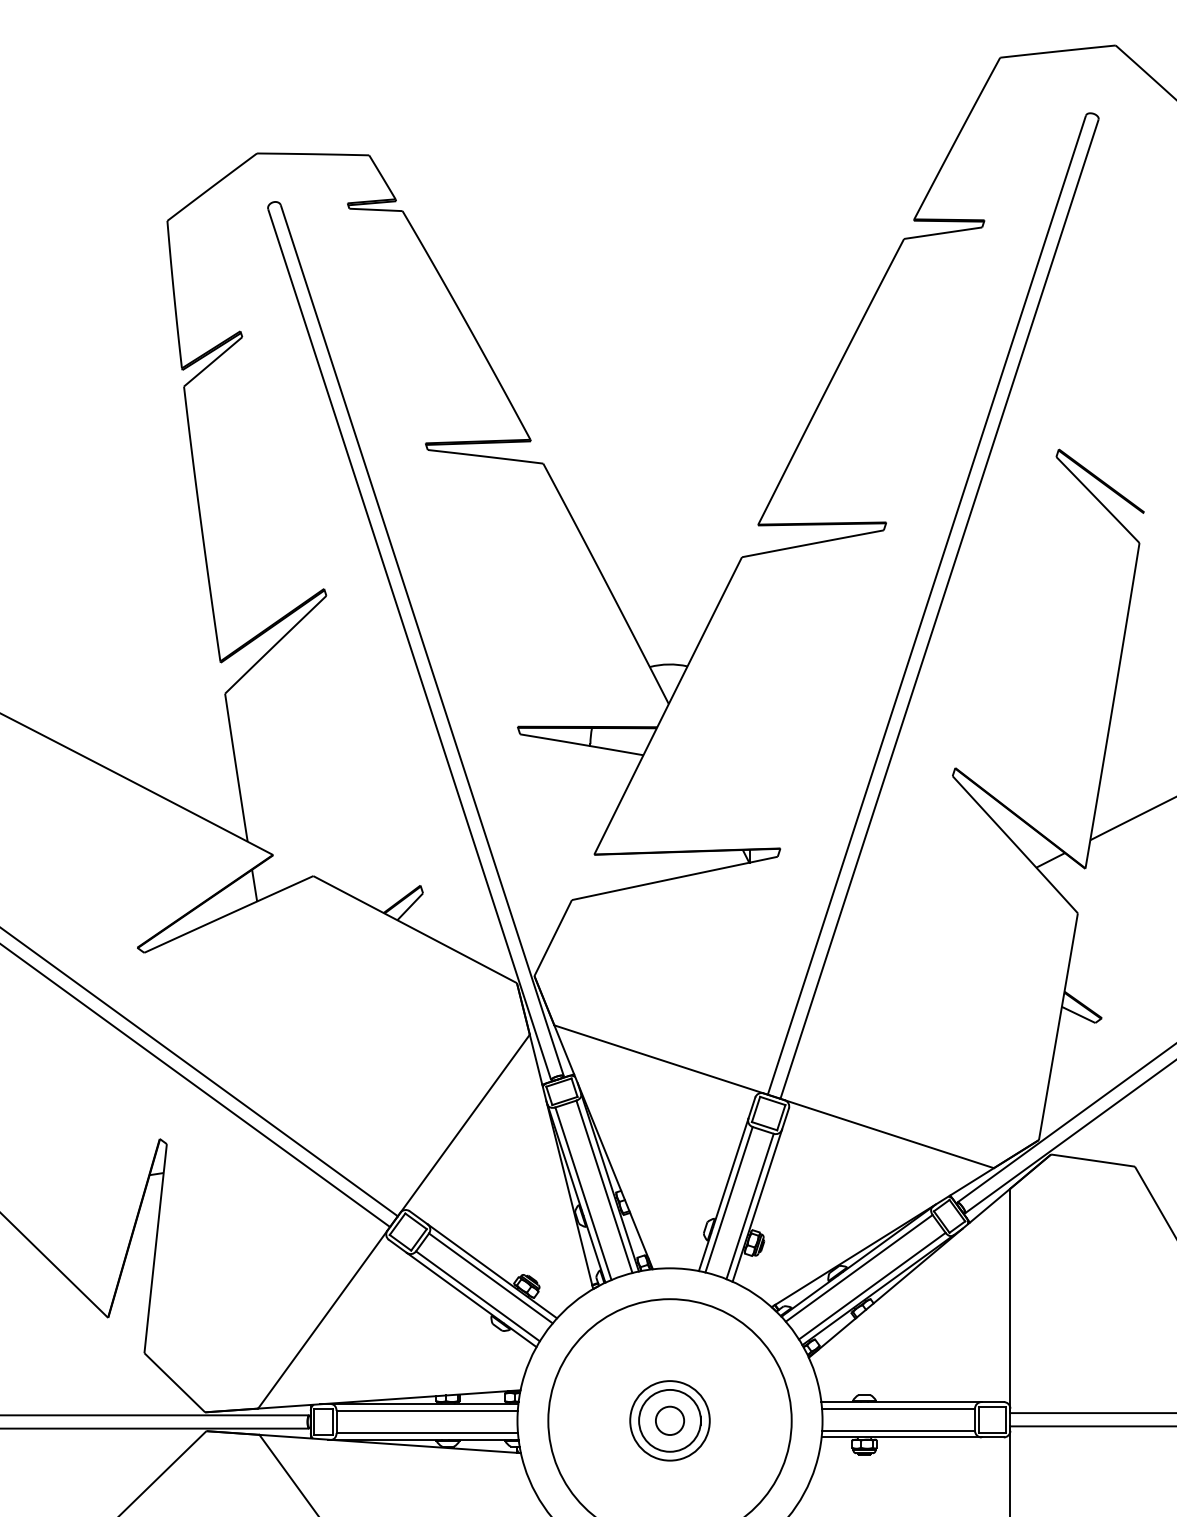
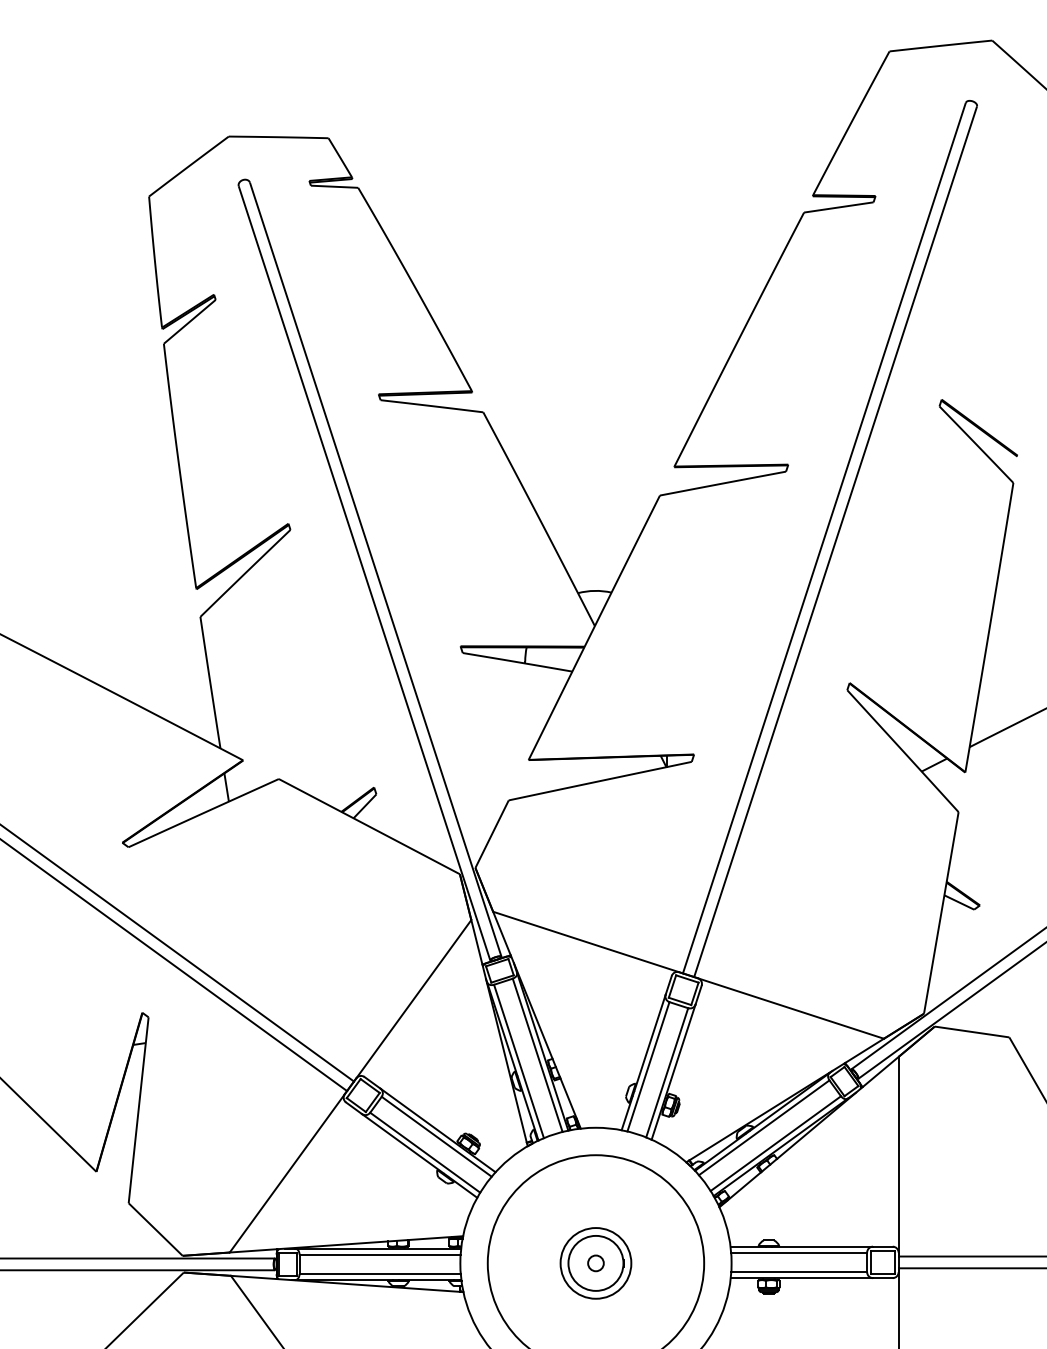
circle: (669, 1420) -> (595, 1263), size x0.62

